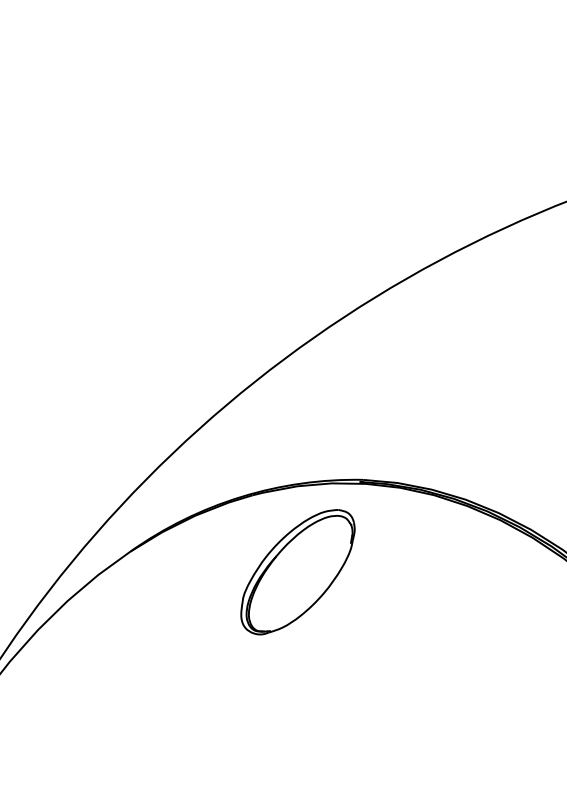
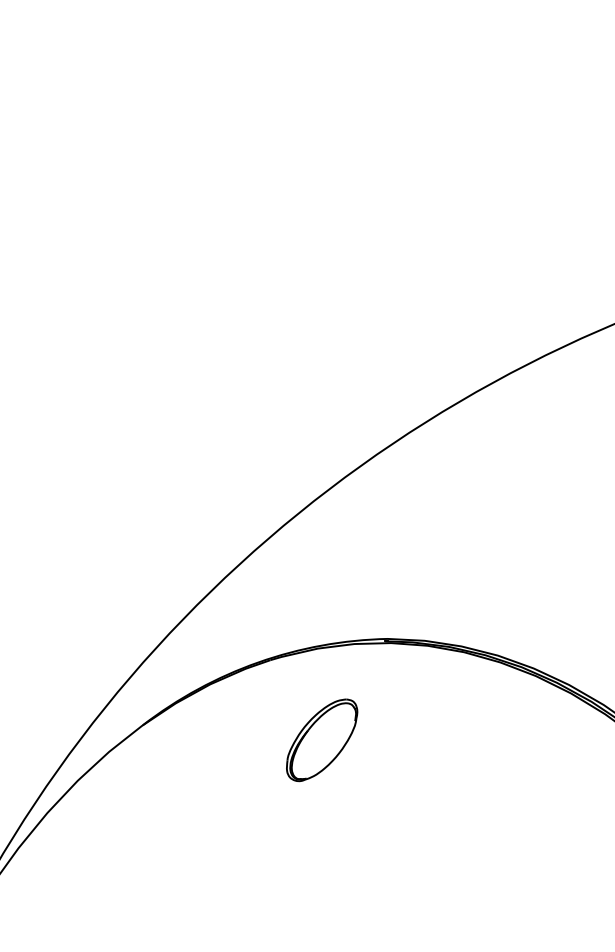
part: (297, 572) -> (321, 740), size x0.6

